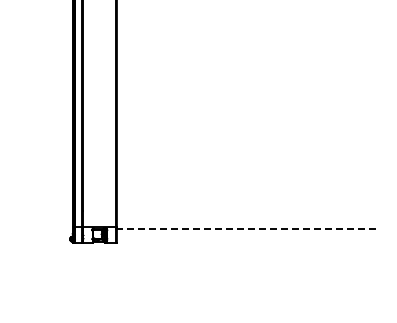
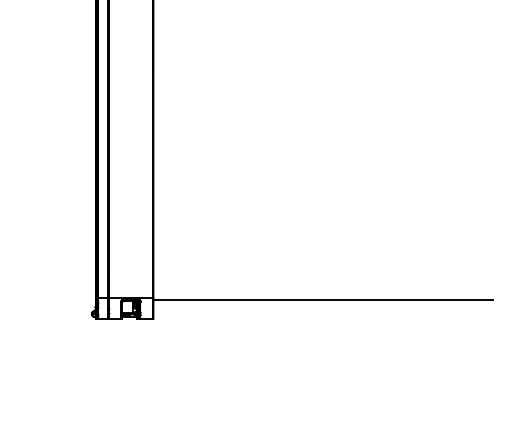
line: (245, 228) -> (322, 299), dashed -> solid

